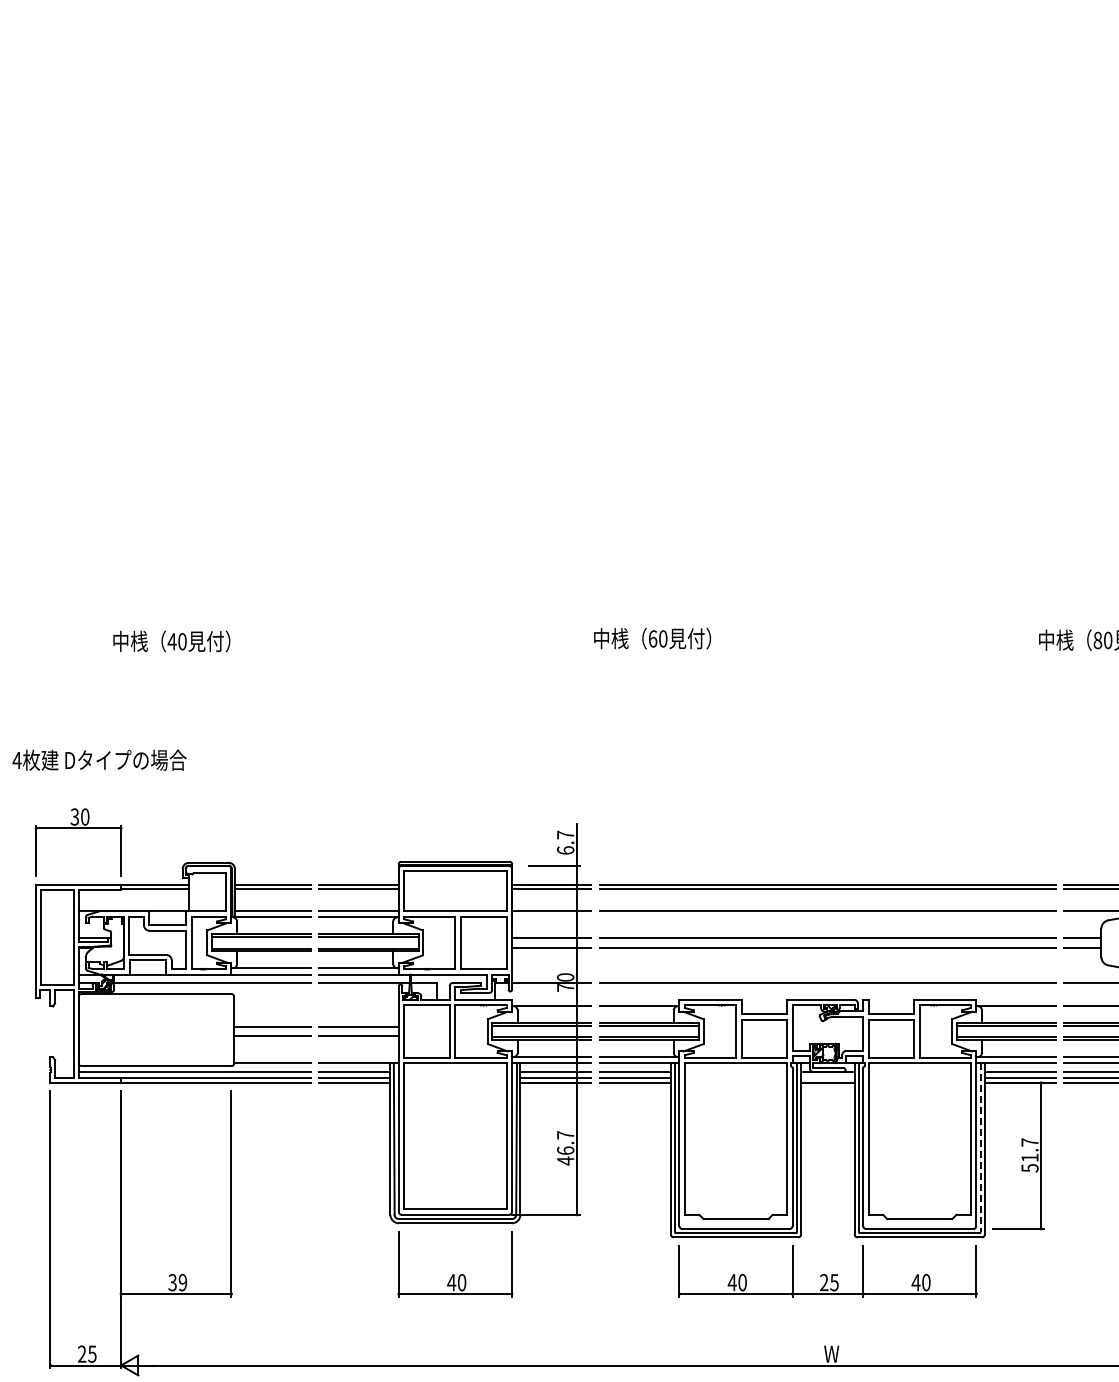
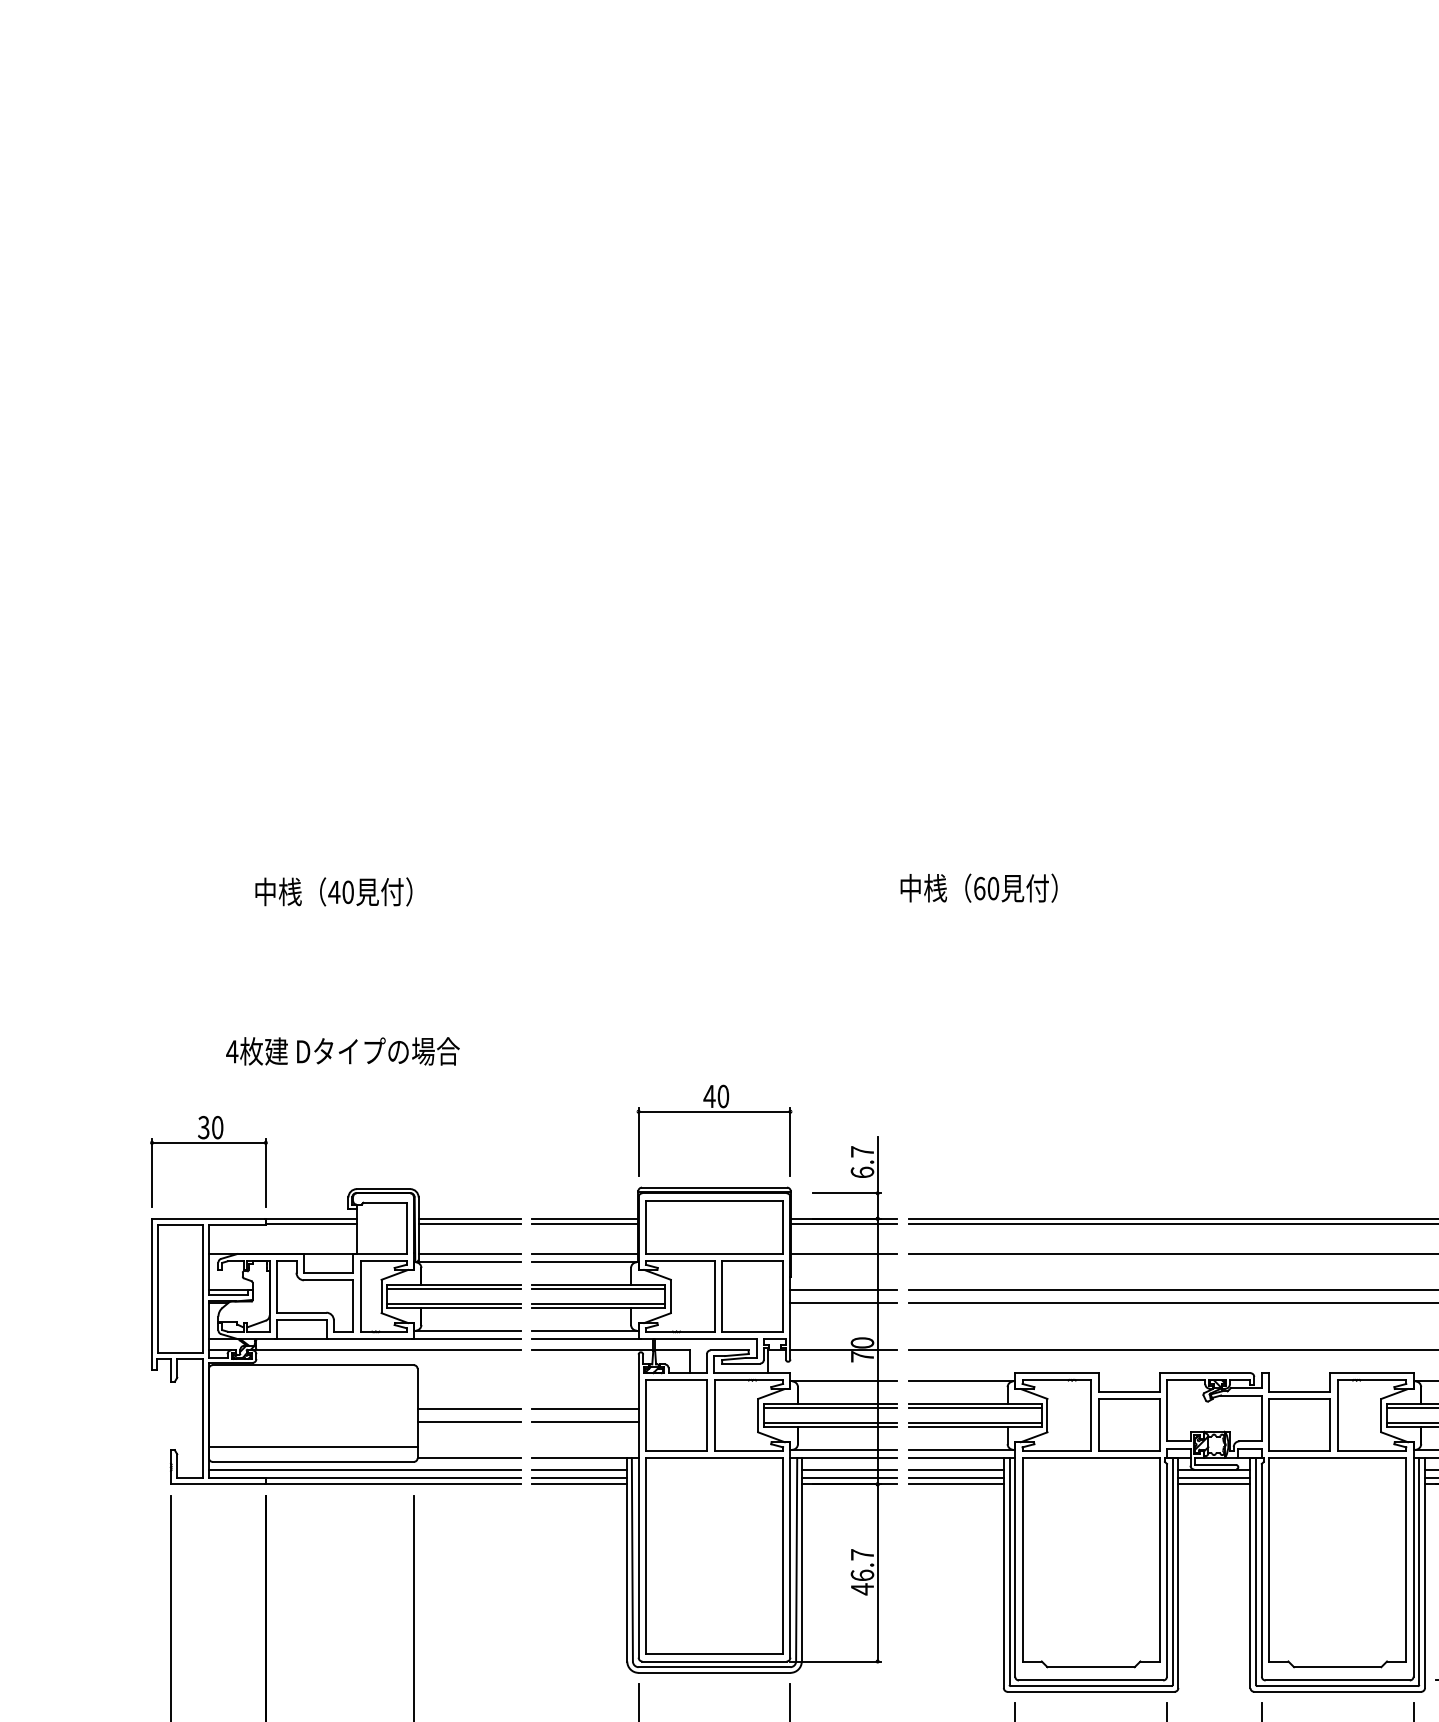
text: (99, 759) -> (342, 1050), moved
part: (455, 805) -> (714, 1112), added
line: (156, 1054) -> (313, 1446), added
line: (827, 1078) -> (1213, 1478), added
line: (980, 1147) -> (1419, 1571), dashed -> solid

